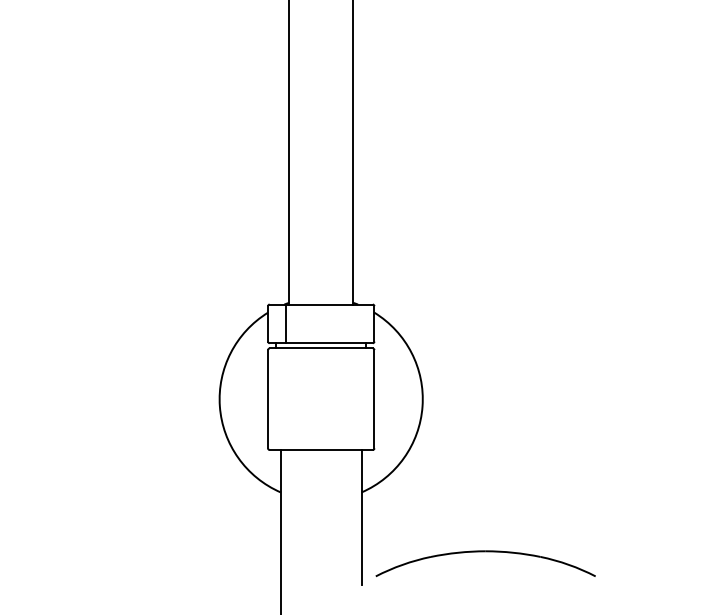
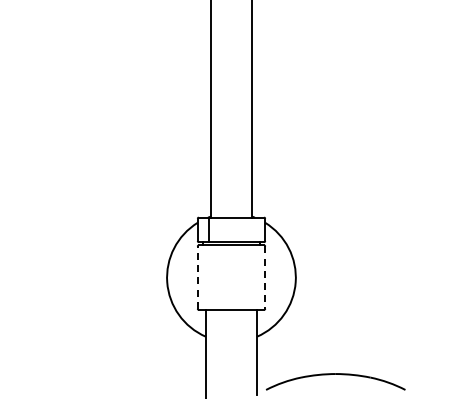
line: (267, 399) -> (197, 277), solid -> dashed
line: (374, 400) -> (265, 278), solid -> dashed

